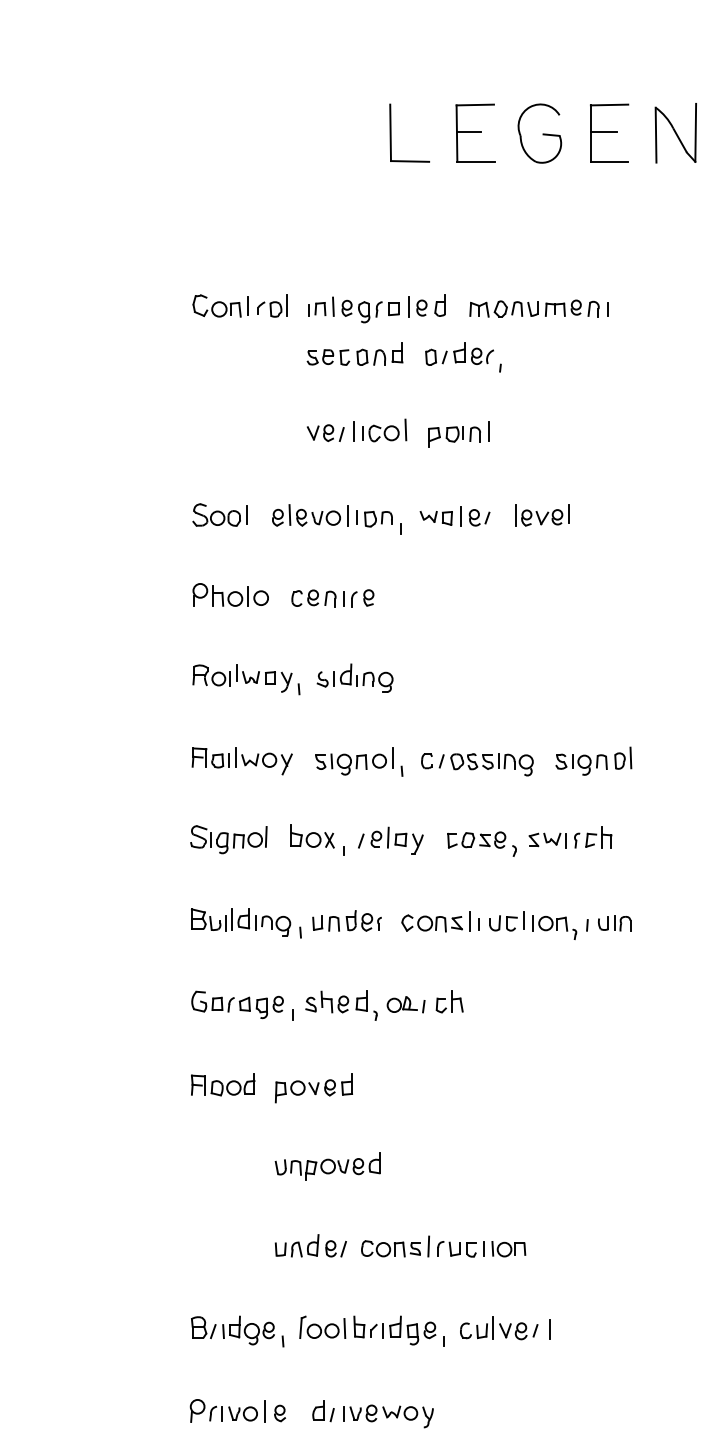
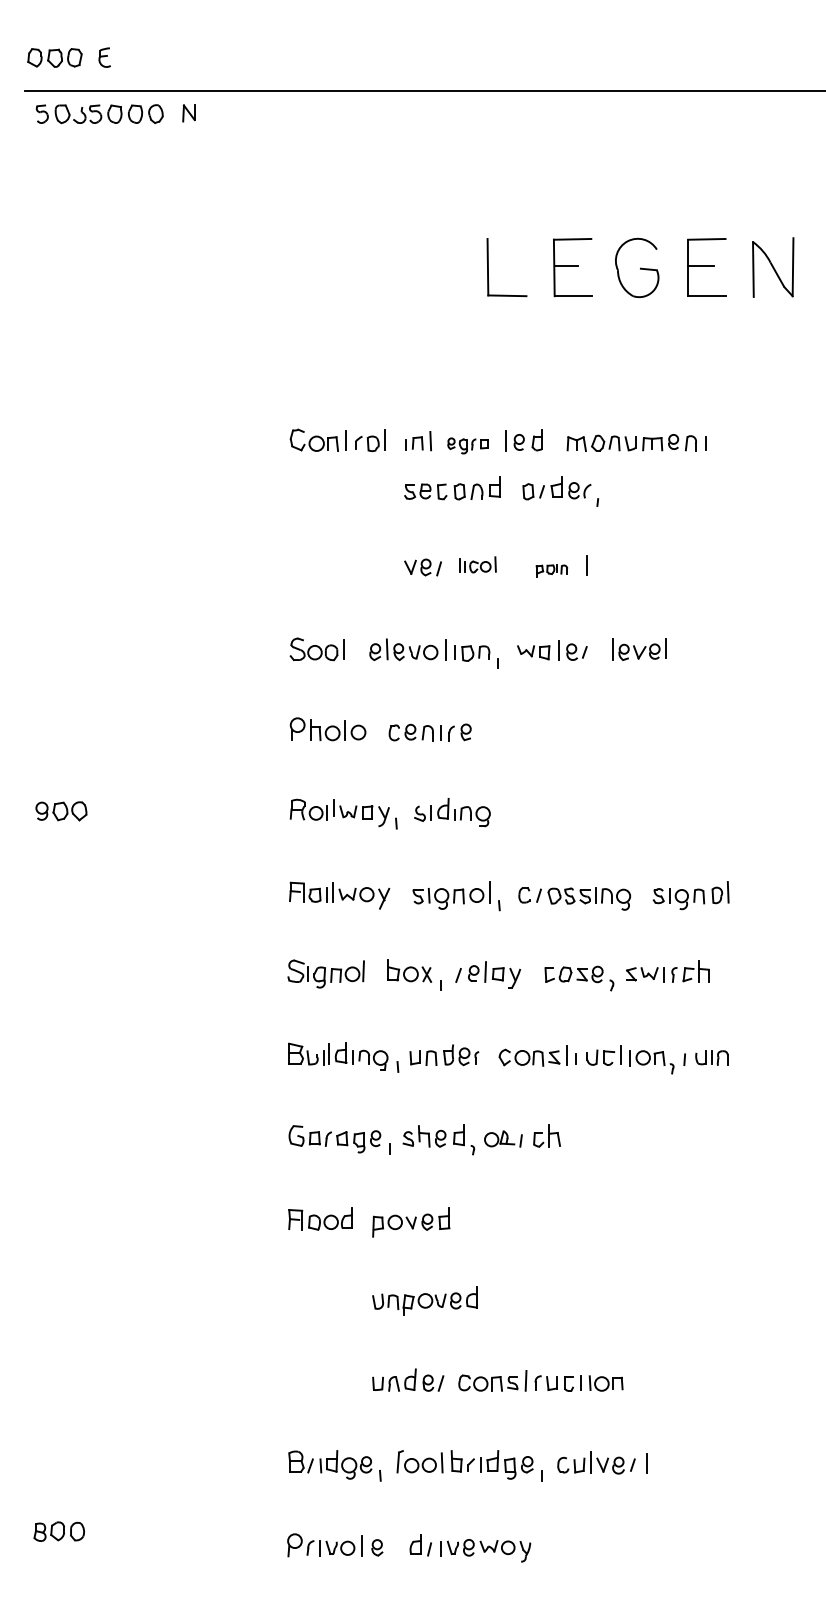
part: (370, 311) -> (467, 445), size x0.7
part: (380, 430) -> (477, 564), size x0.7
part: (454, 436) -> (551, 570), size x0.6

